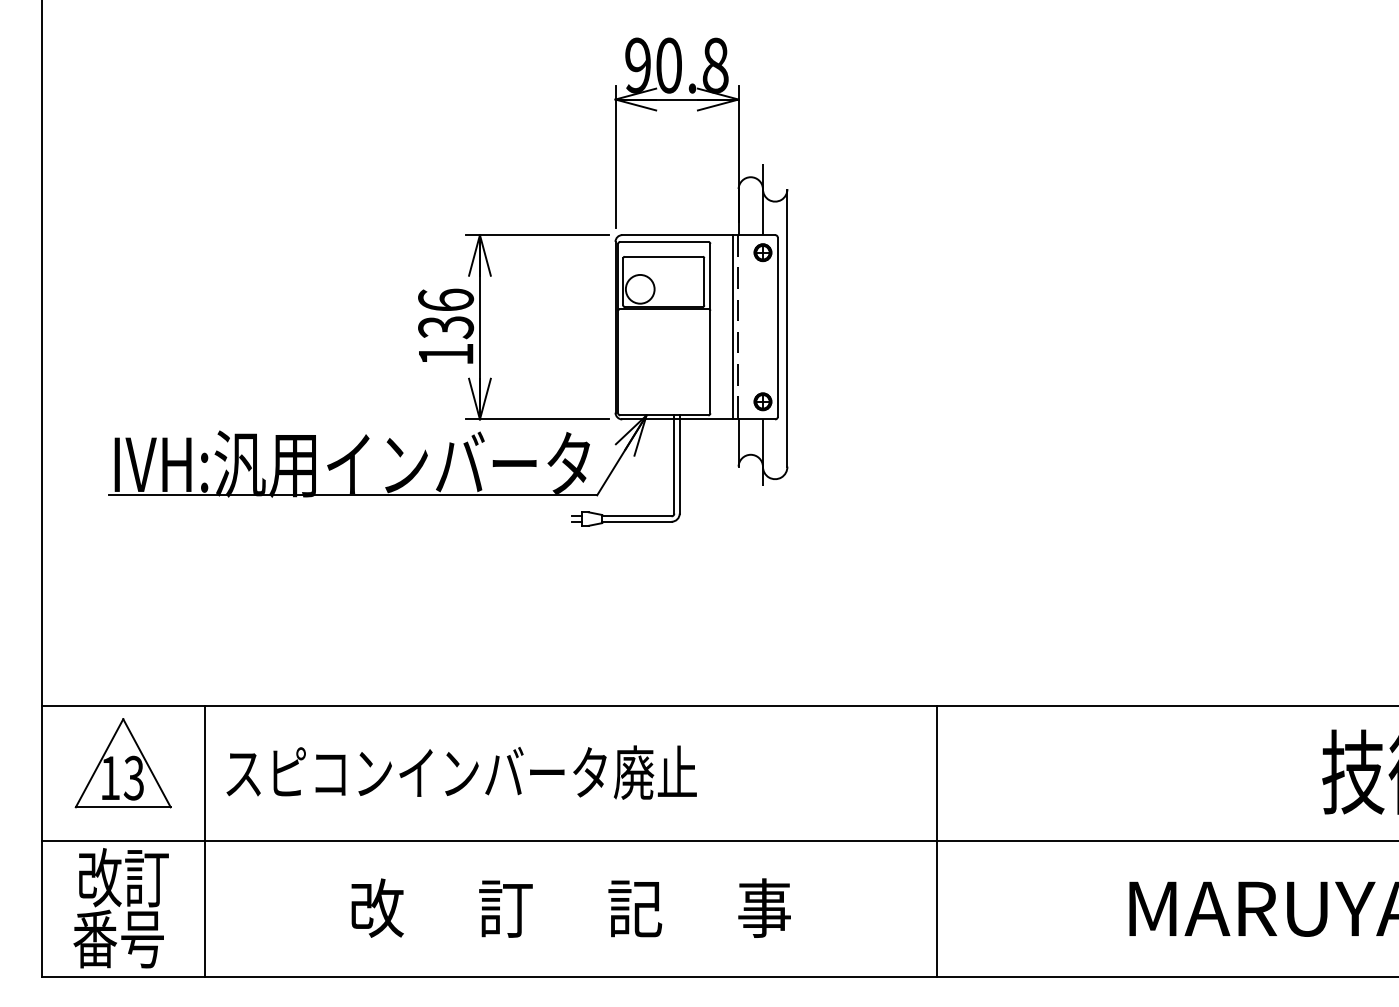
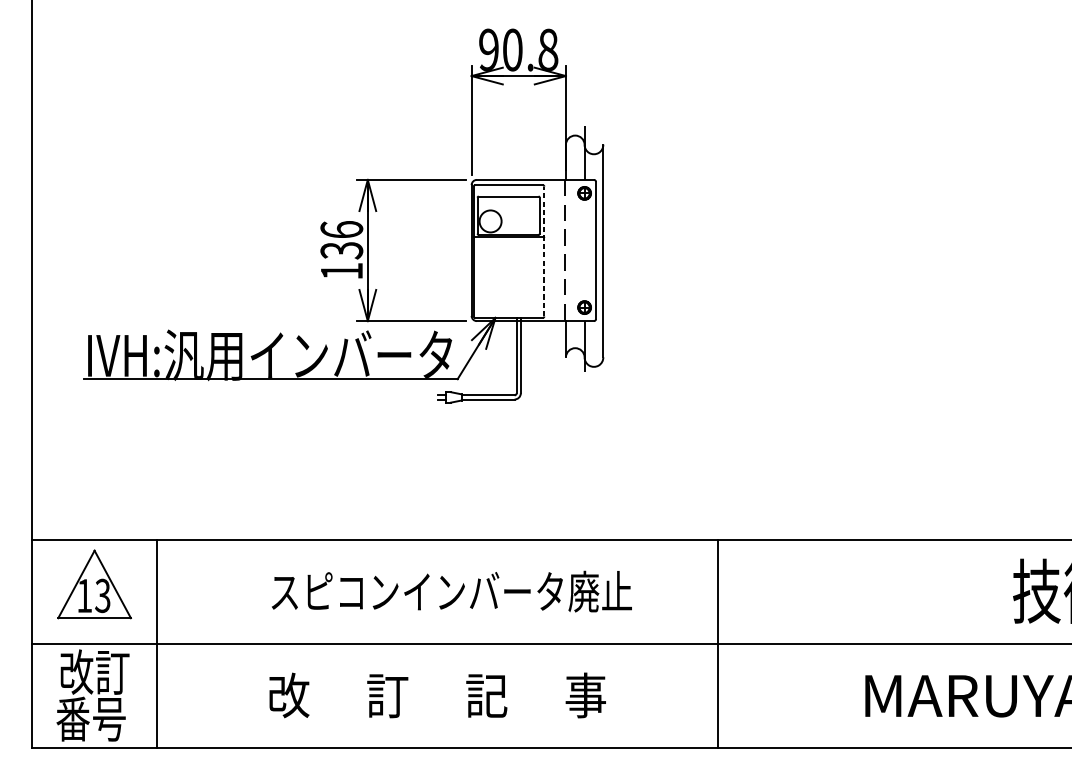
line: (733, 327) -> (562, 250), removed
line: (710, 328) -> (544, 251), solid -> dashed
text: (461, 772) -> (451, 591), moved

